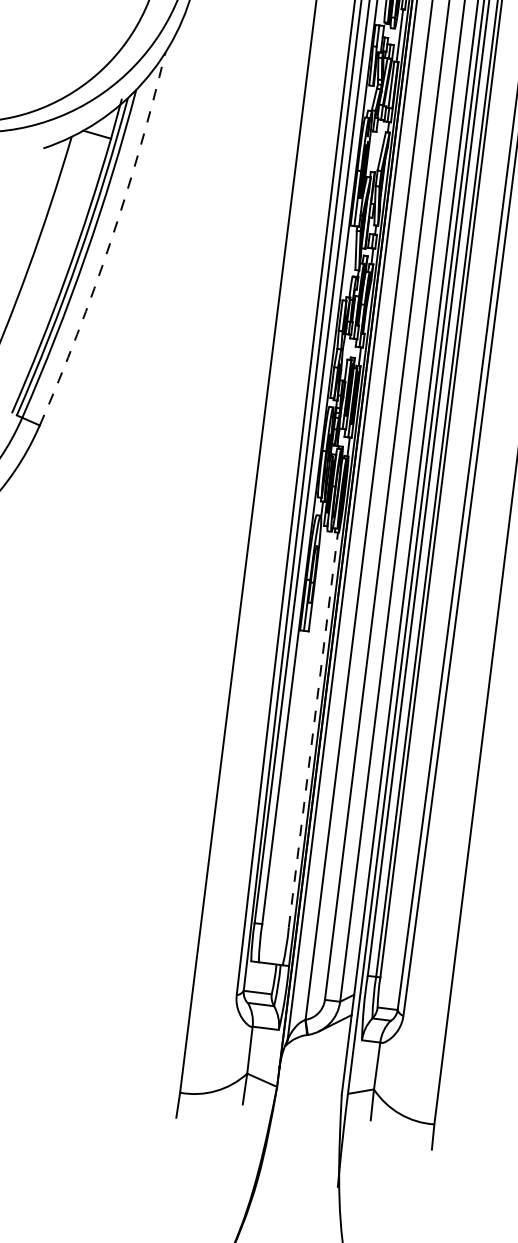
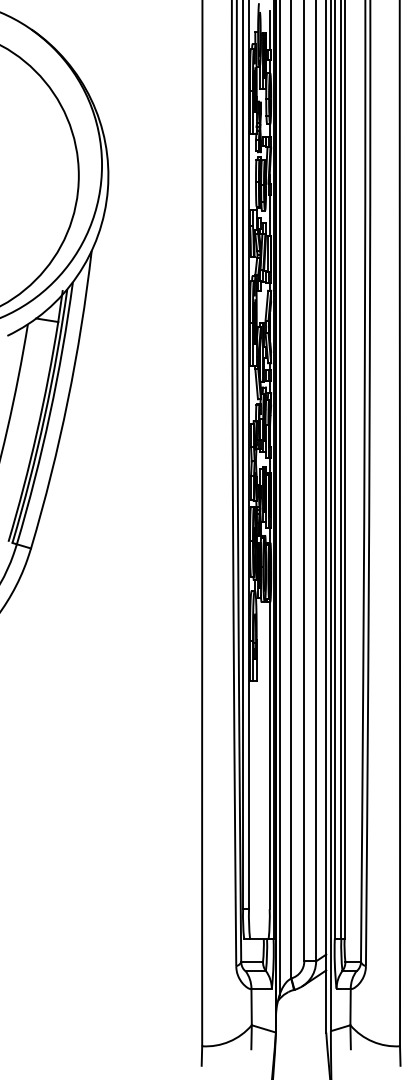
arc: (110, 242) -> (67, 401), dashed -> solid
line: (313, 729) -> (269, 755), dashed -> solid

